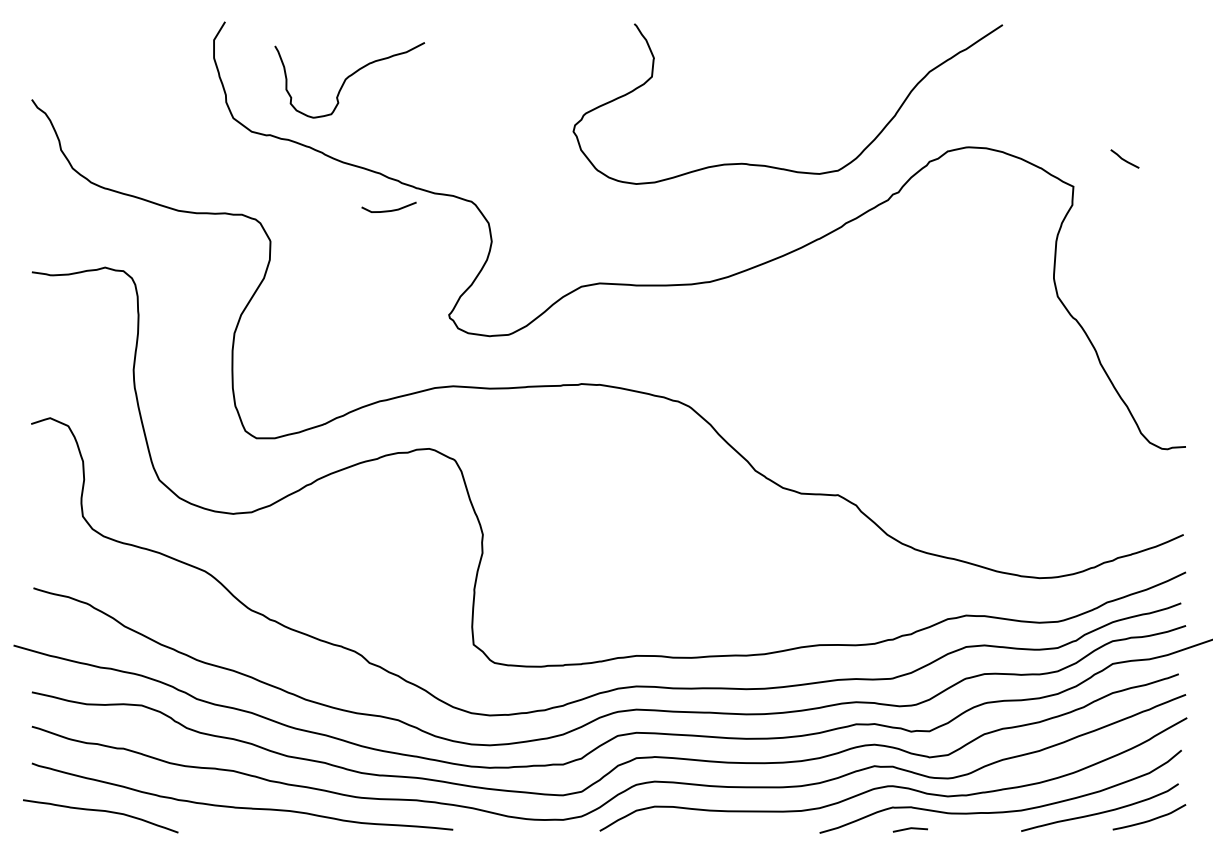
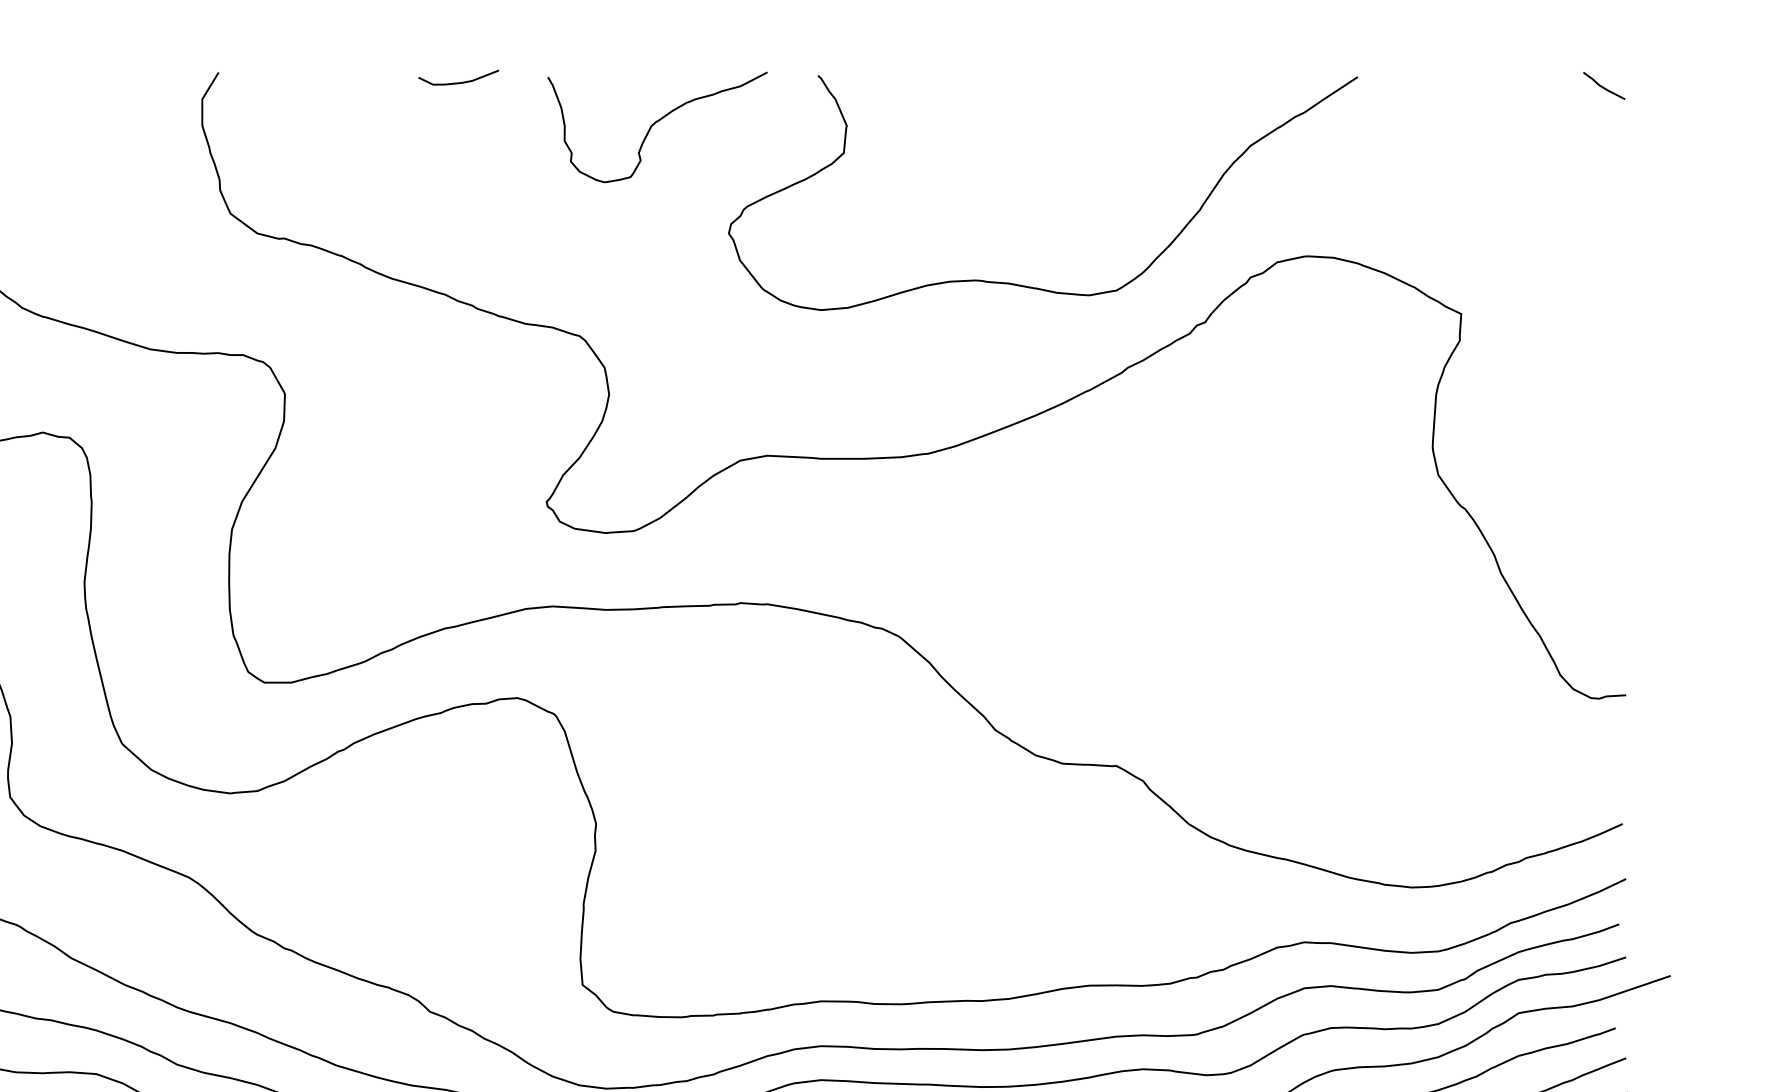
curve: (348, 78) -> (655, 124), moved
line: (1123, 158) -> (1602, 85), moved
curve: (388, 210) -> (457, 82), moved

